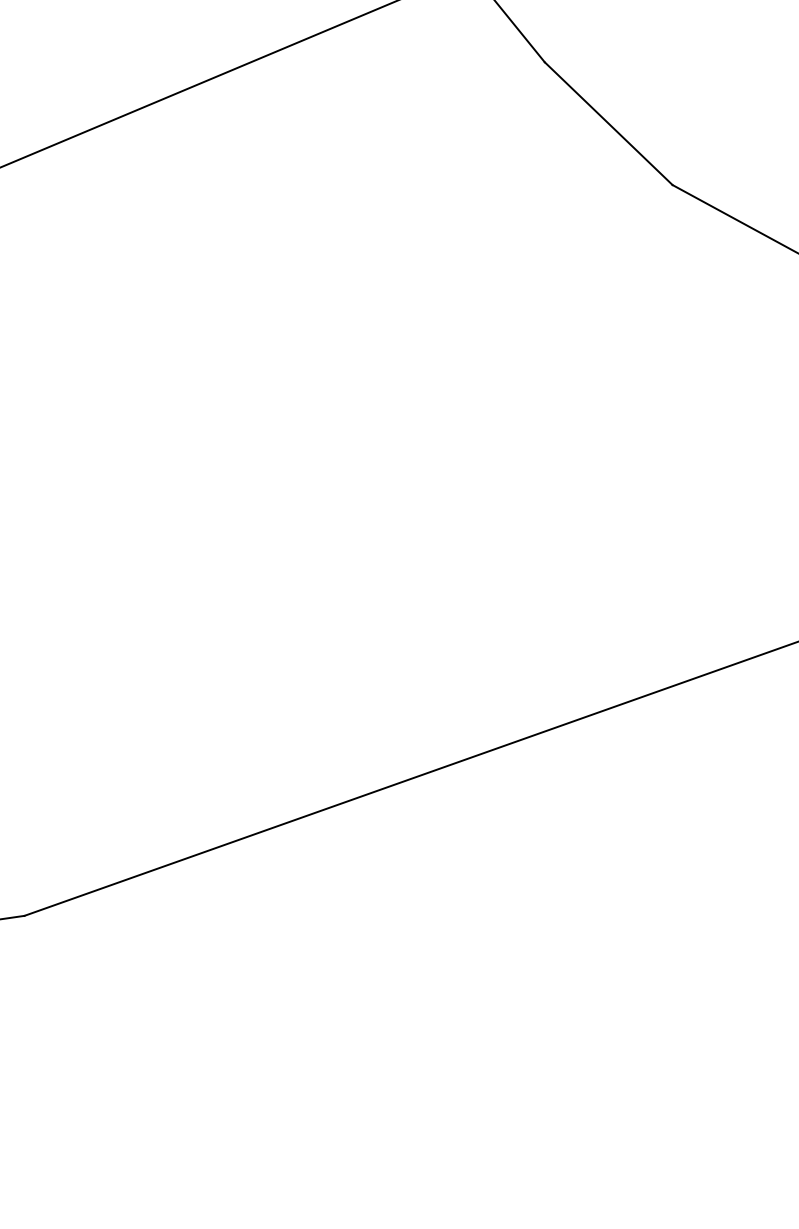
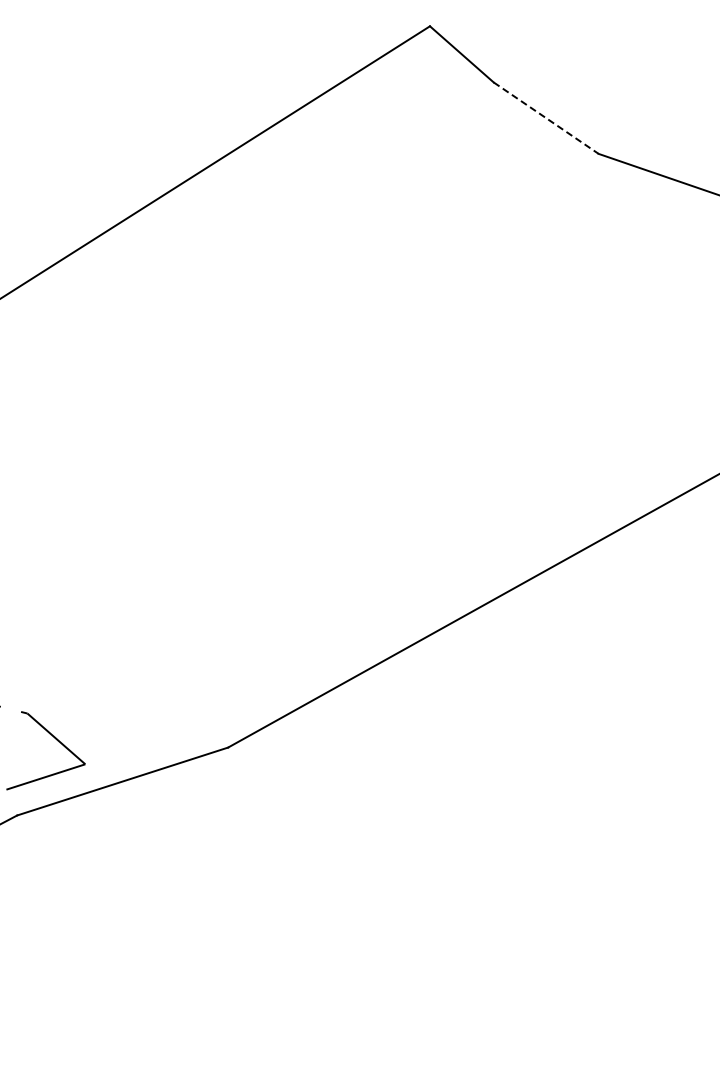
line: (609, 124) -> (546, 118), solid -> dashed

